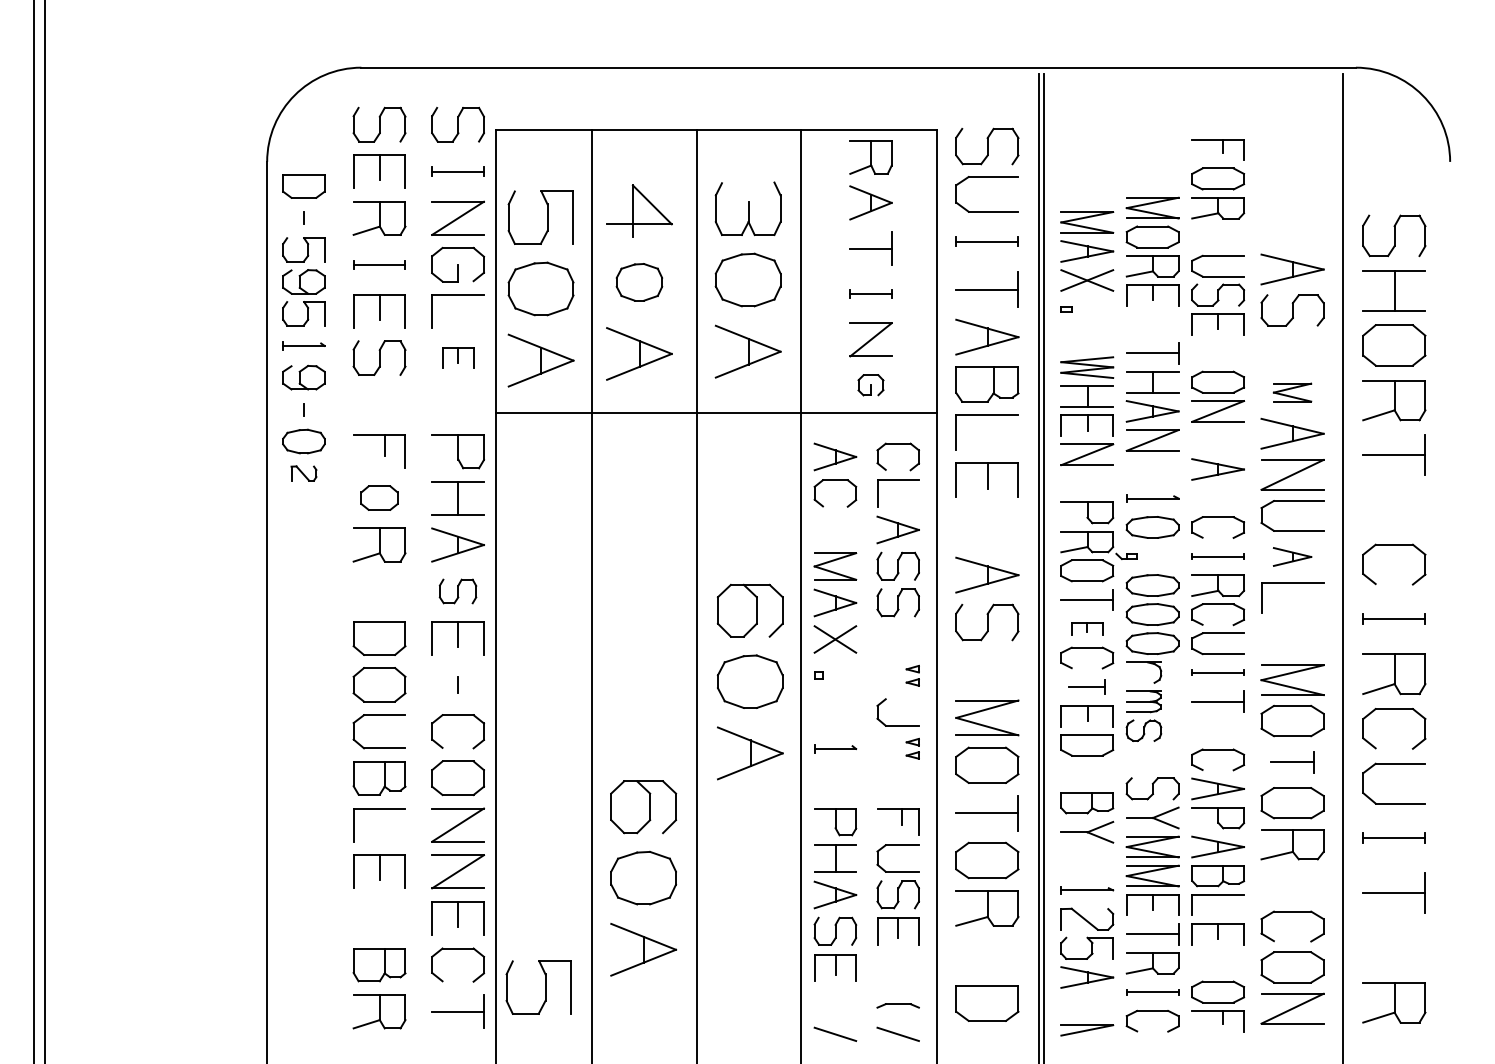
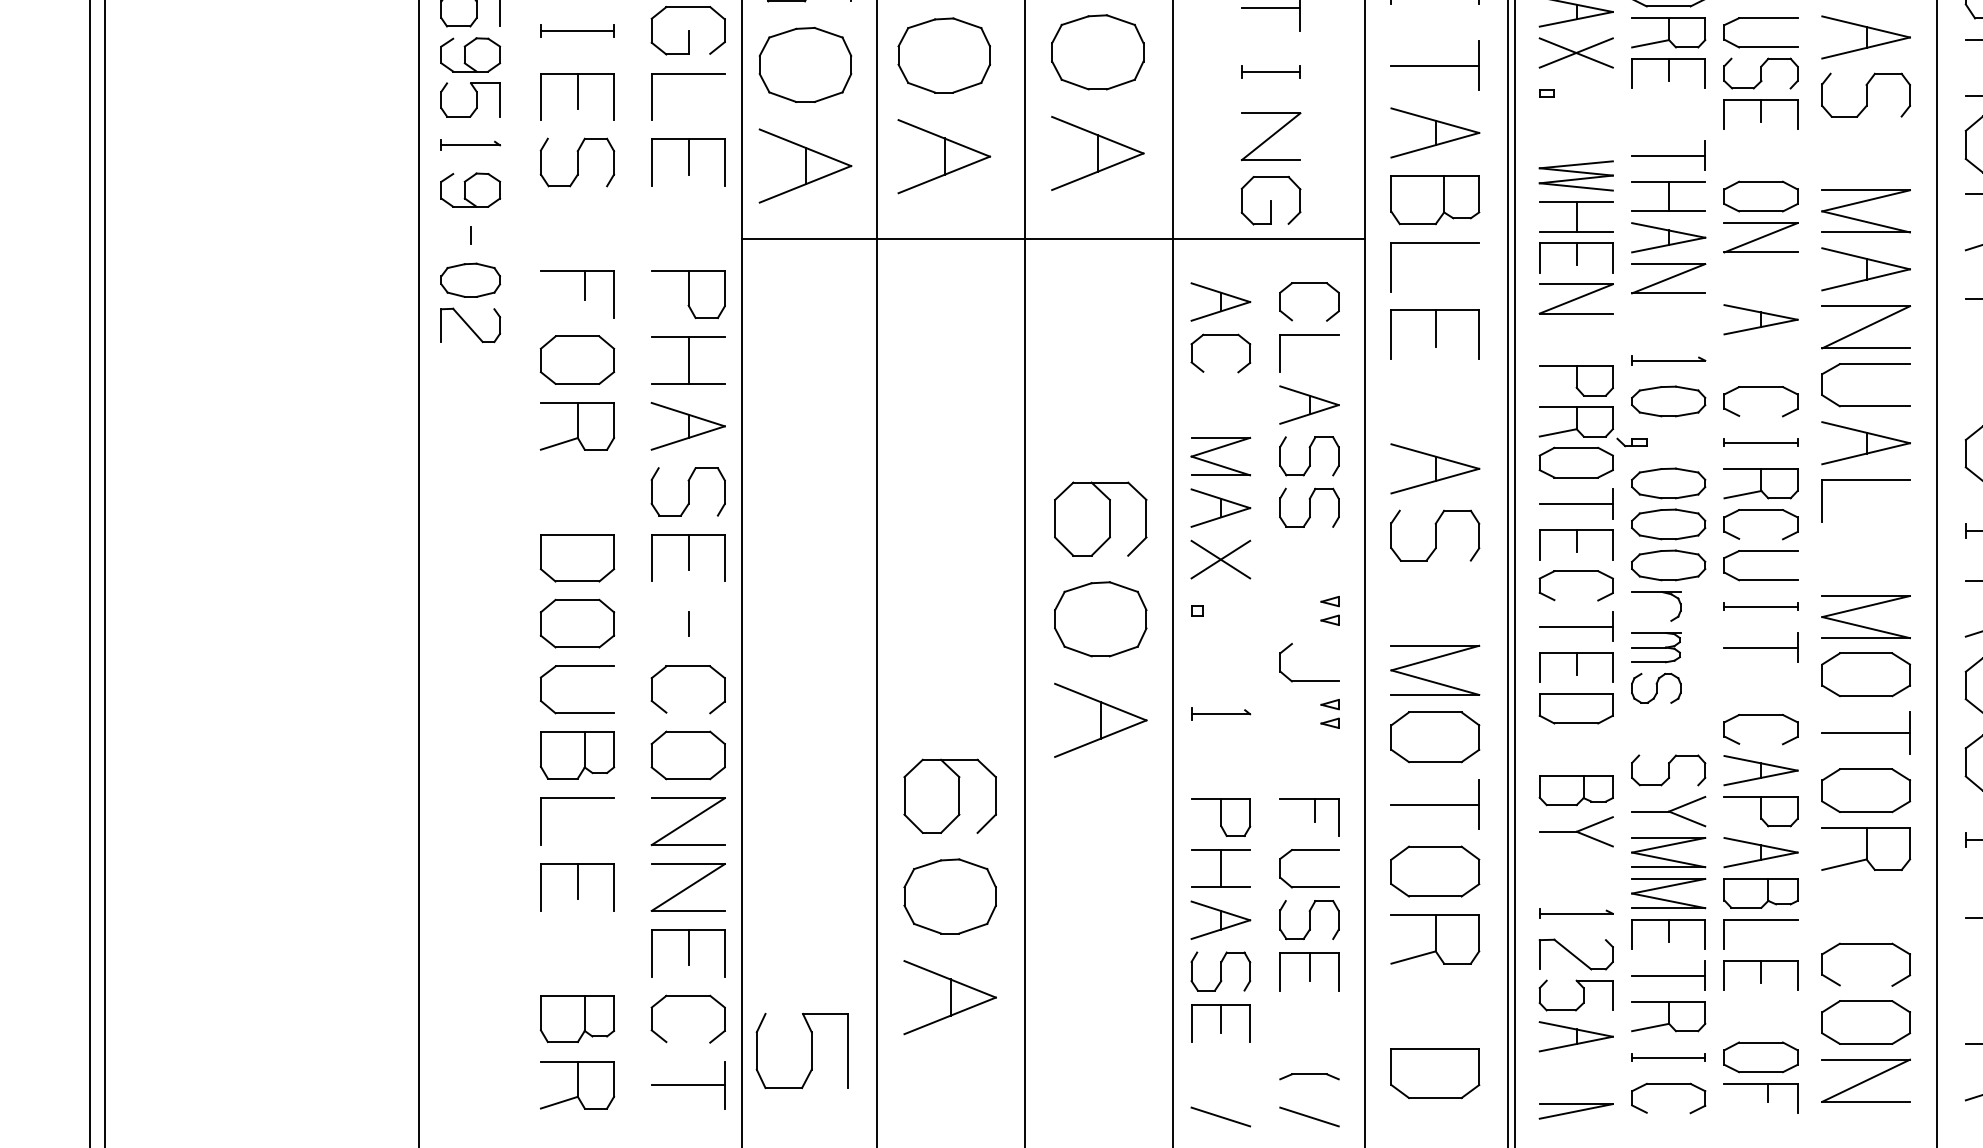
part: (639, 282) -> (944, 55), size x1.43
part: (457, 358) -> (687, 163), size x1.67
part: (870, 385) -> (1270, 201), size x1.67
part: (1292, 392) -> (1866, 211), size x1.67
part: (303, 473) -> (470, 325), size x1.67
part: (379, 497) -> (577, 359), size x1.43
part: (1292, 556) -> (1866, 442), size x1.67
part: (457, 591) -> (687, 491), size x1.43
part: (1086, 628) -> (1575, 544), size x1.67
part: (1086, 686) -> (1575, 625), size x1.43
part: (1292, 761) -> (1866, 731), size x1.43

